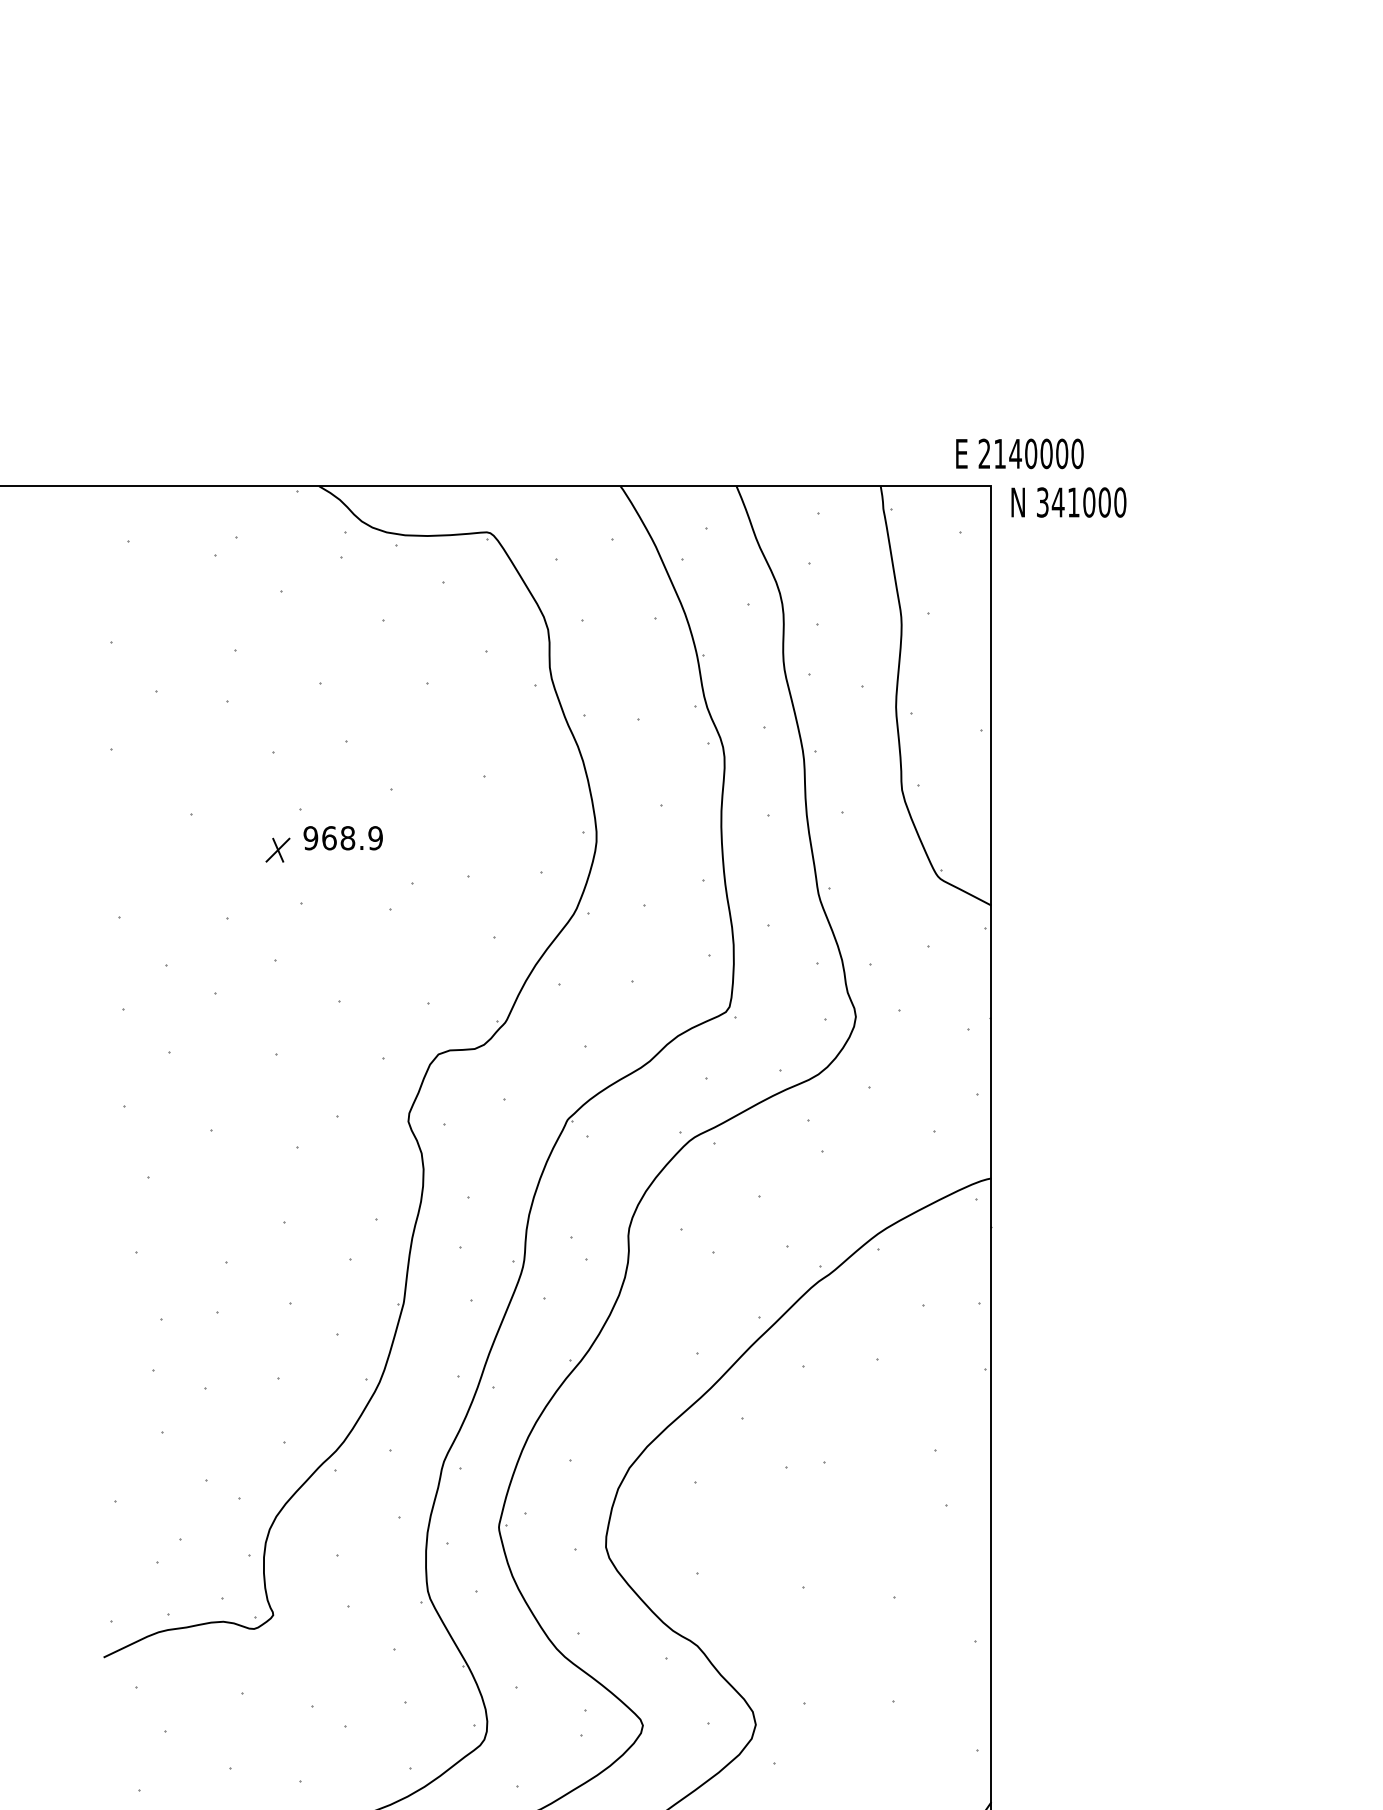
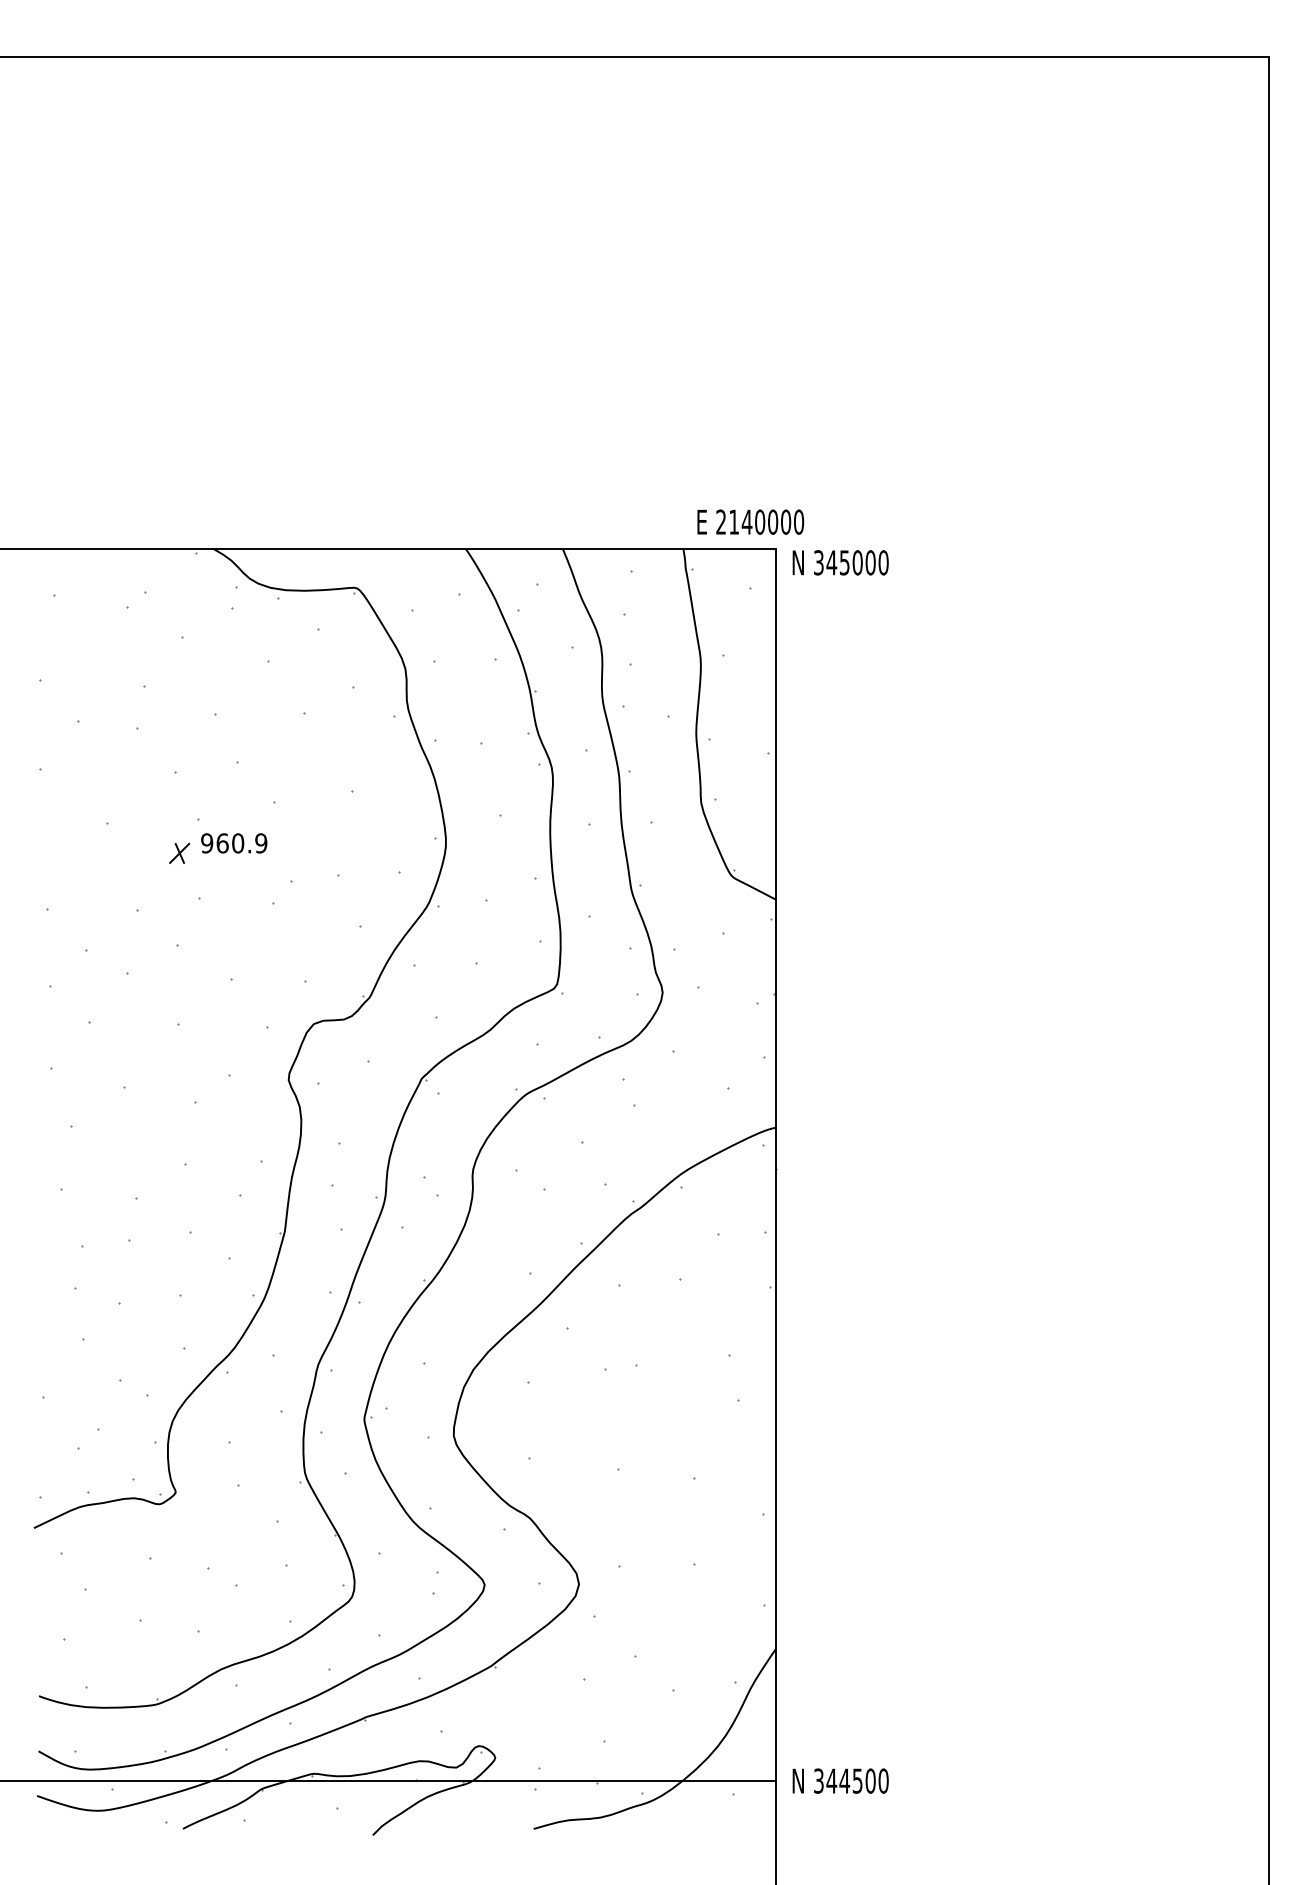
text: (1019, 453) -> (750, 521), moved
text: (1073, 502) -> (844, 562), 341000 -> 345000
text: (348, 838) -> (238, 843), 968.9 -> 960.9

